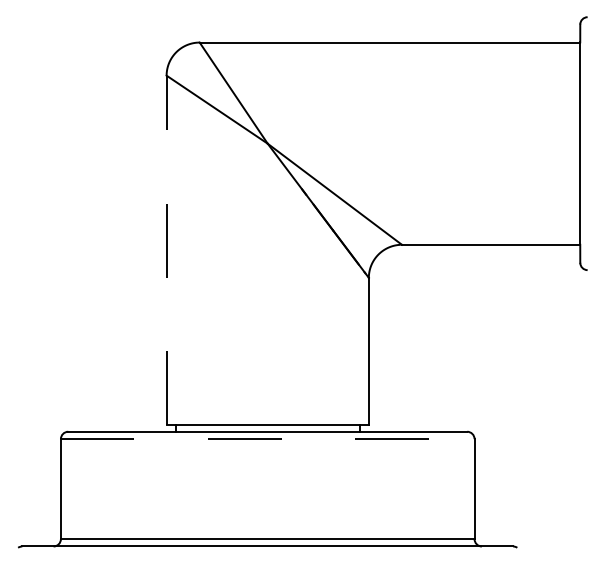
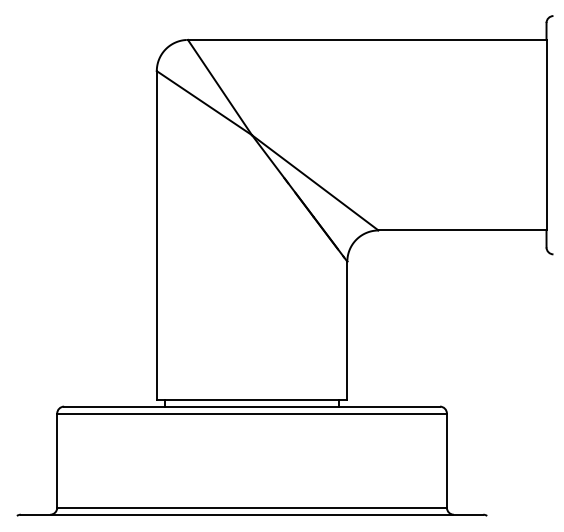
line: (166, 250) -> (156, 235), dashed -> solid
line: (268, 439) -> (252, 413), dashed -> solid

